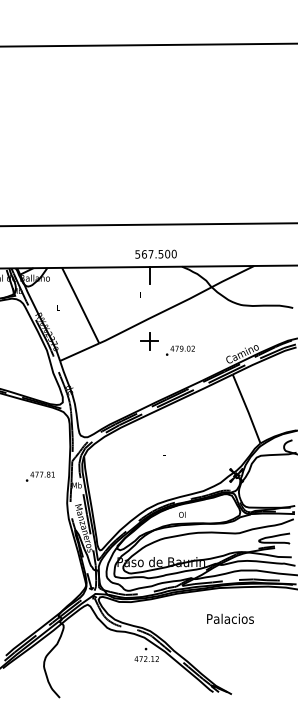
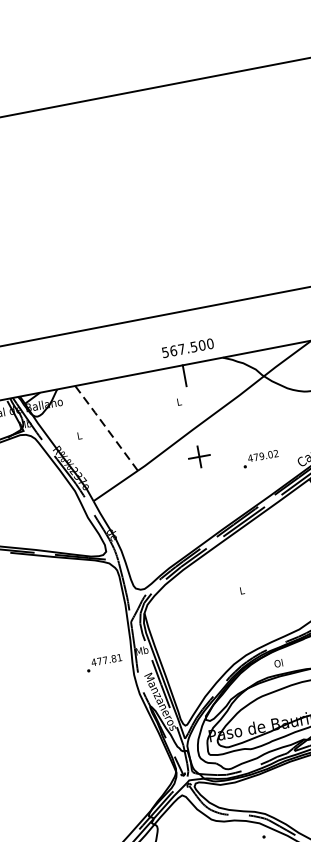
line: (80, 305) -> (106, 428), solid -> dashed
text: (180, 350) -> (260, 458), moved
text: (39, 476) -> (103, 663), moved

